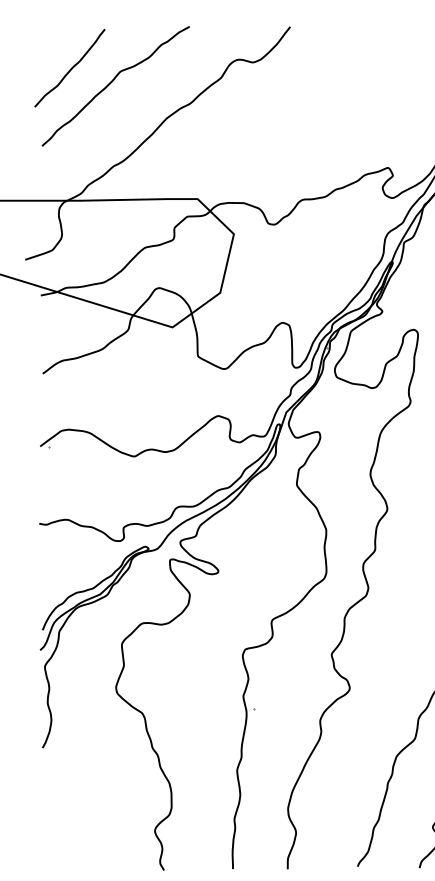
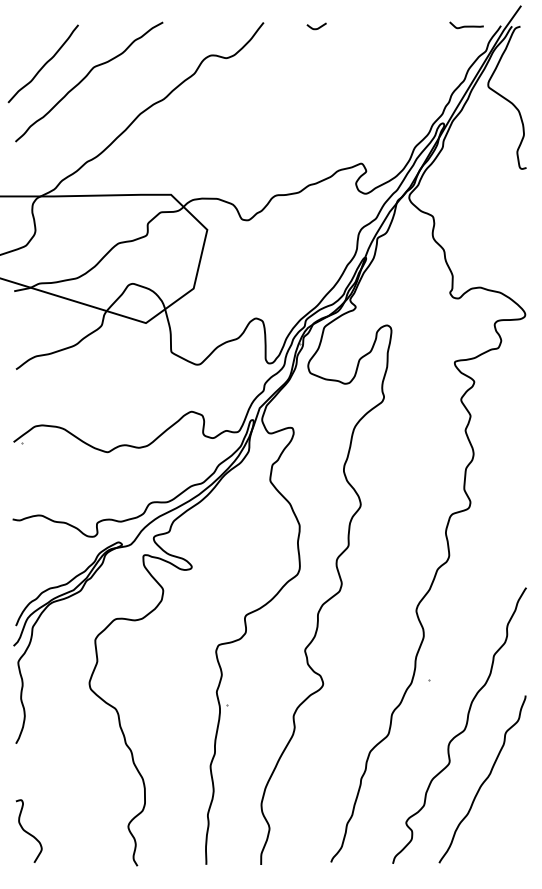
curve: (344, 31) -> (317, 27), added
curve: (54, 835) -> (27, 831), added

